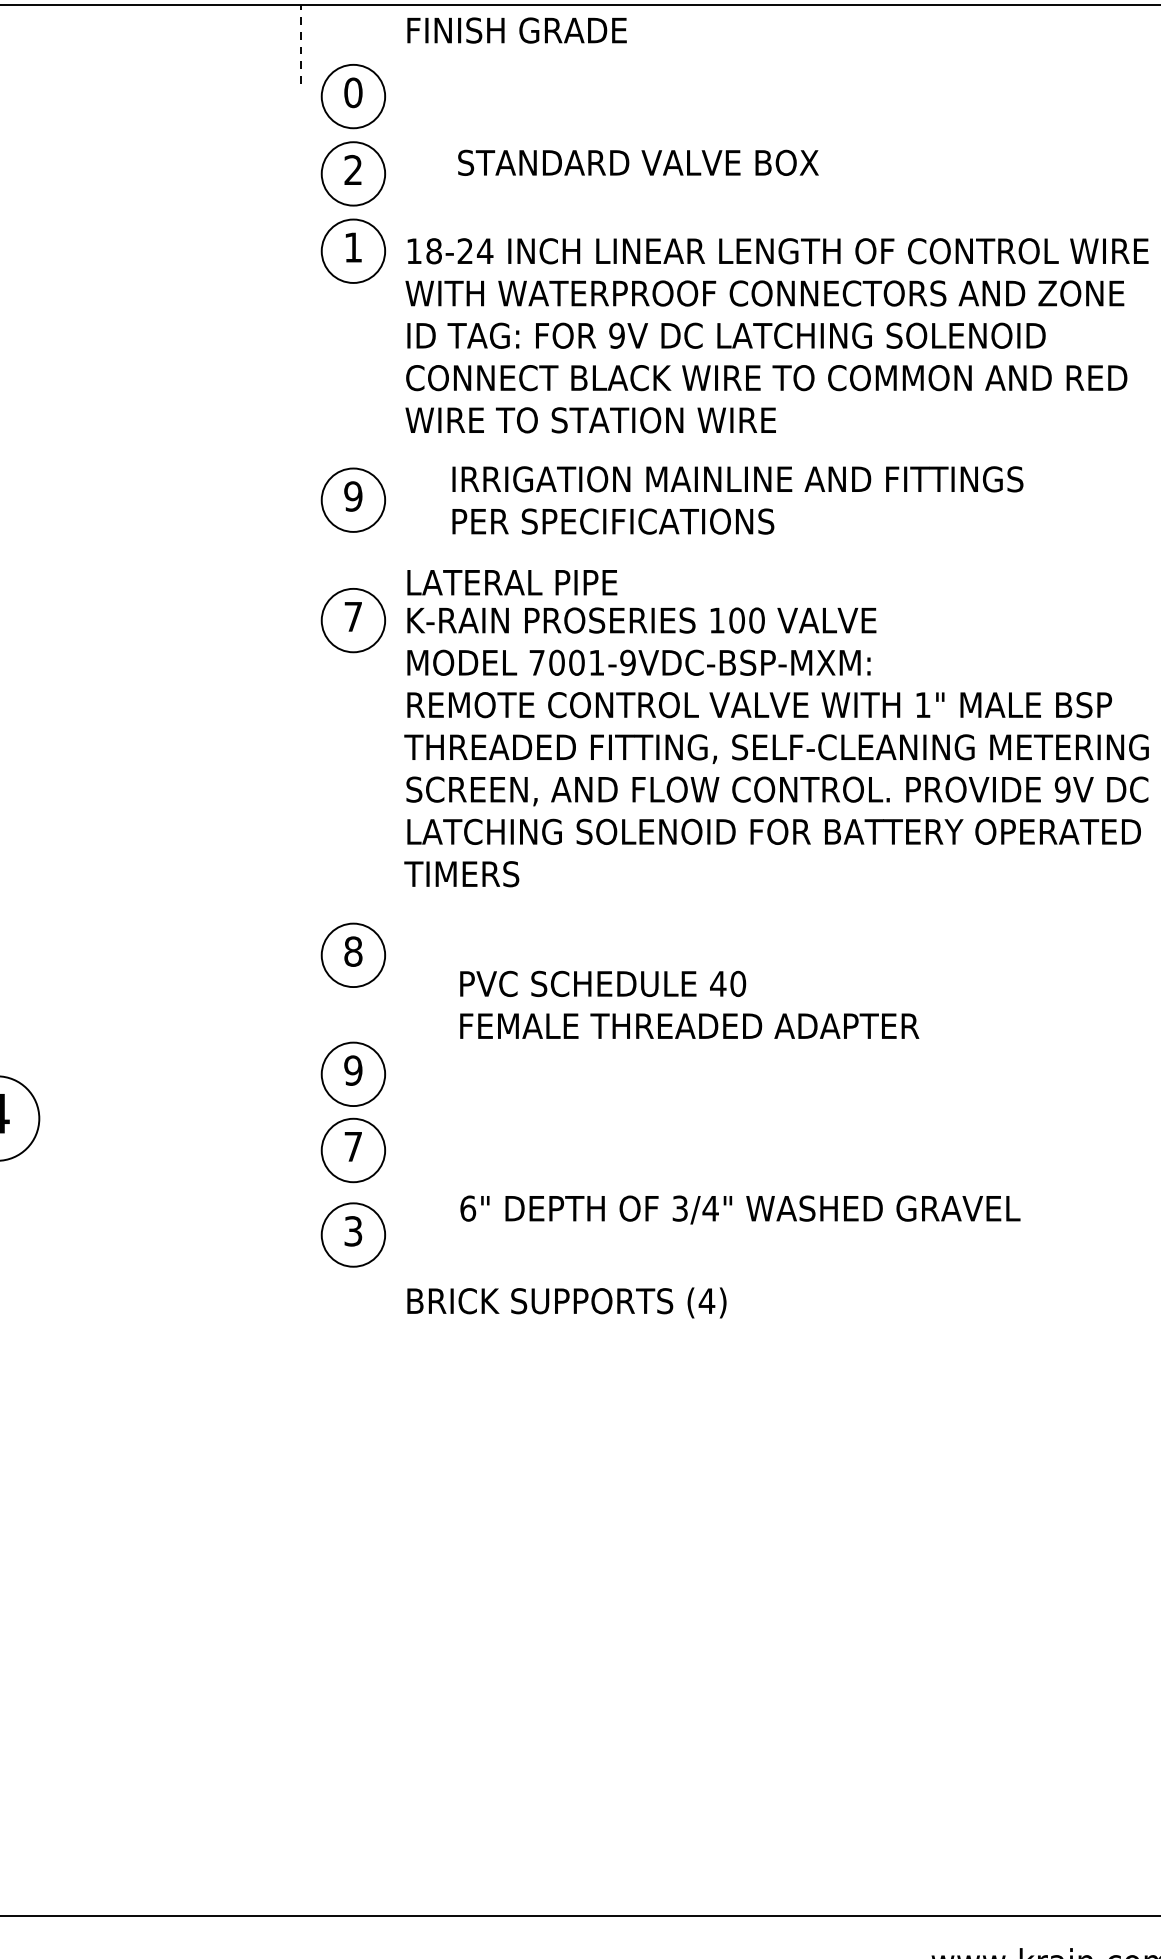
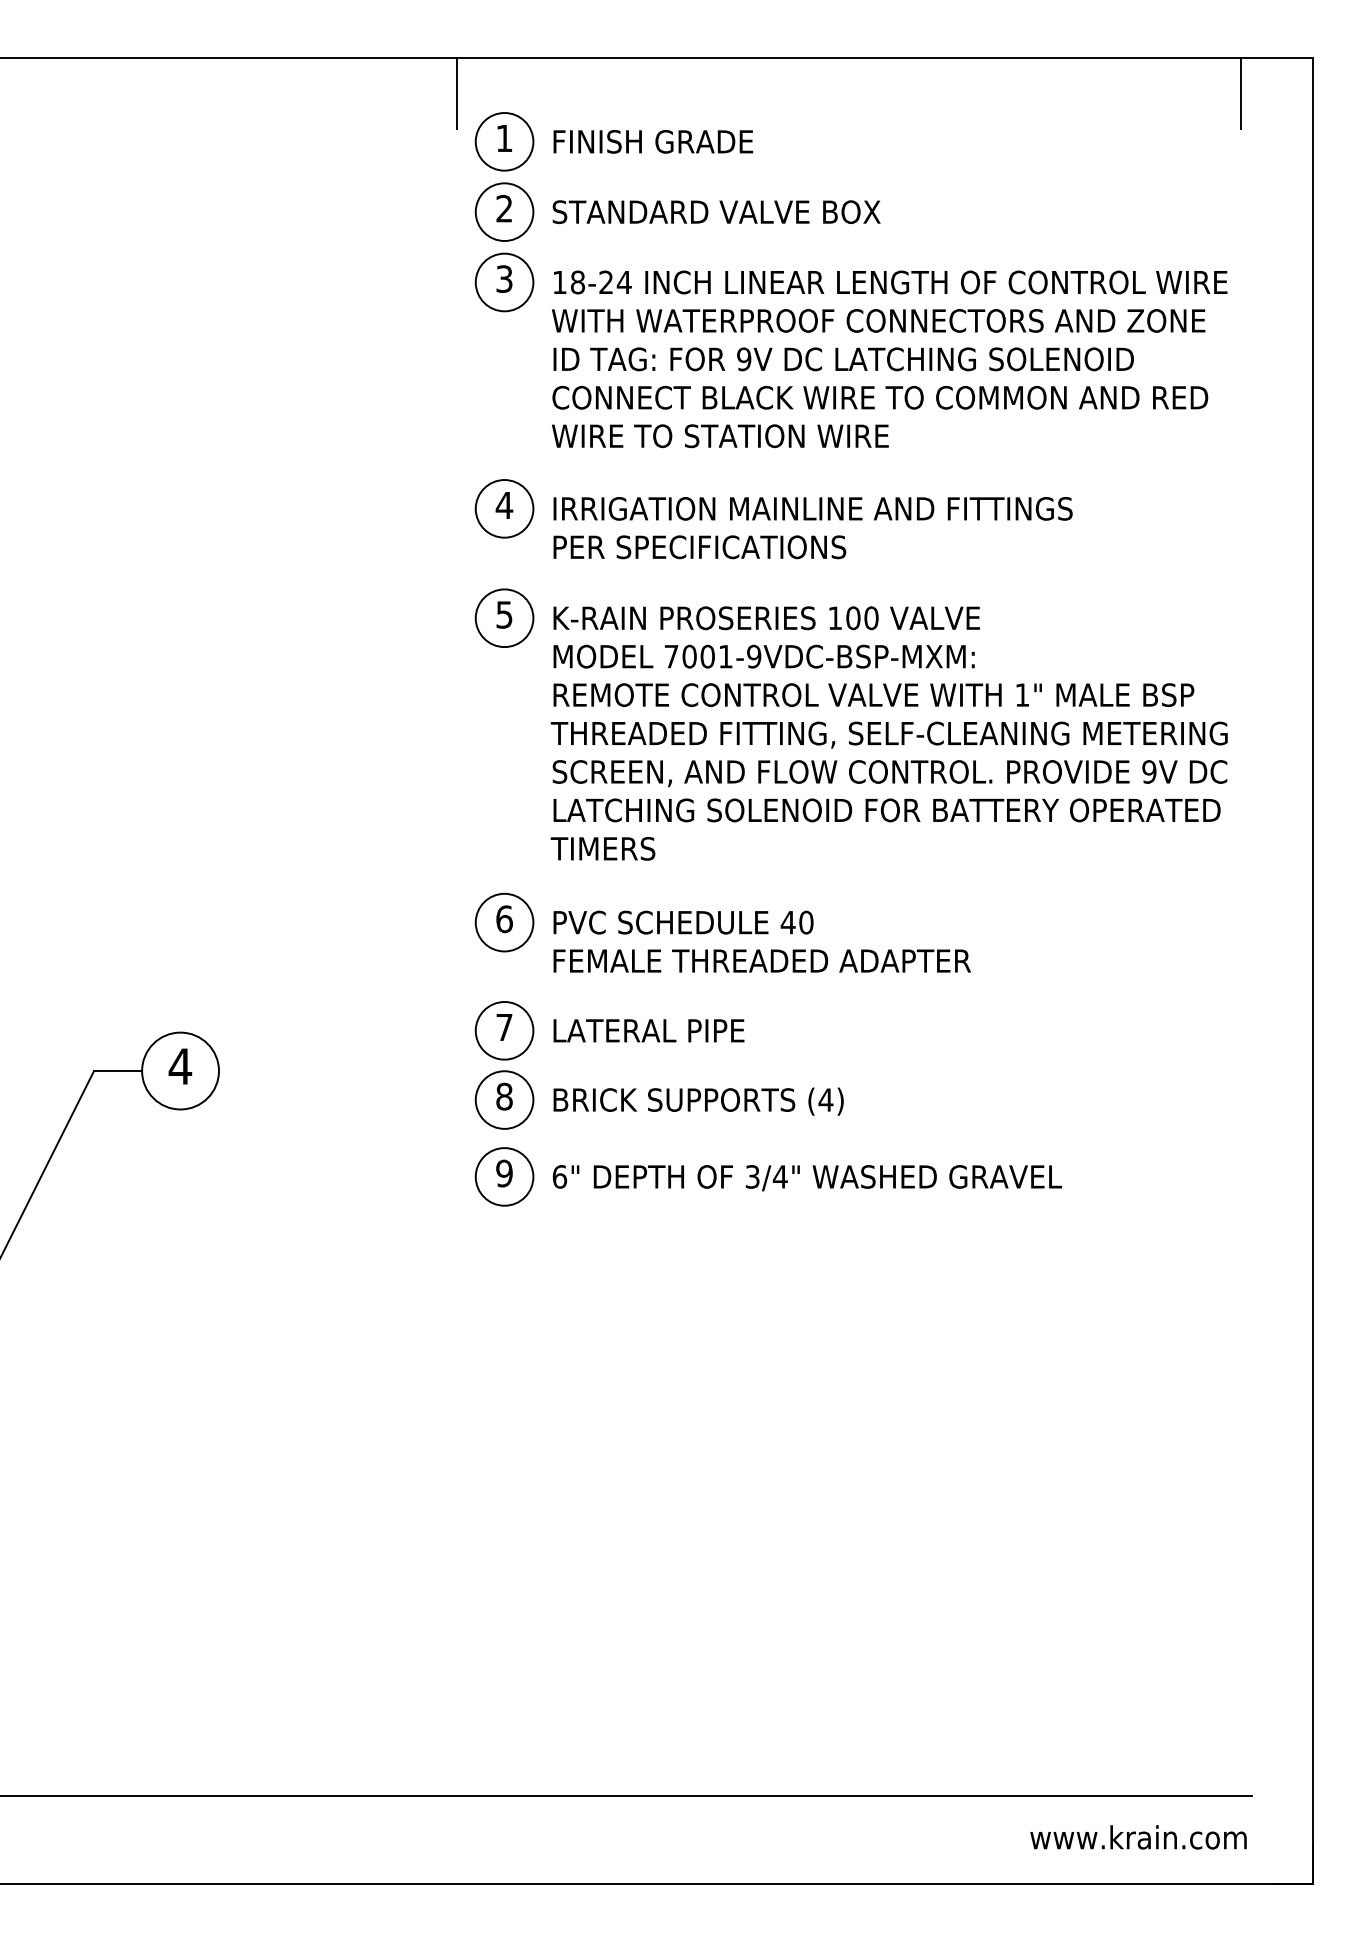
text: (517, 30) -> (653, 141), moved
line: (300, 43) -> (456, 93), dashed -> solid
text: (353, 92) -> (504, 138), 0 -> 1
text: (638, 163) -> (716, 212), moved
text: (353, 246) -> (504, 278), 1 -> 3
text: (353, 496) -> (504, 505), 9 -> 4
text: (737, 500) -> (812, 528), moved
text: (511, 582) -> (648, 1030), moved
text: (353, 616) -> (504, 614), 7 -> 5
text: (353, 950) -> (504, 918), 8 -> 6
text: (688, 1004) -> (761, 941), moved
text: (353, 1070) -> (504, 1027), 9 -> 7
text: (353, 1146) -> (504, 1096), 7 -> 8
text: (739, 1210) -> (806, 1178), moved
text: (353, 1231) -> (504, 1173), 3 -> 9
text: (566, 1302) -> (698, 1101), moved

